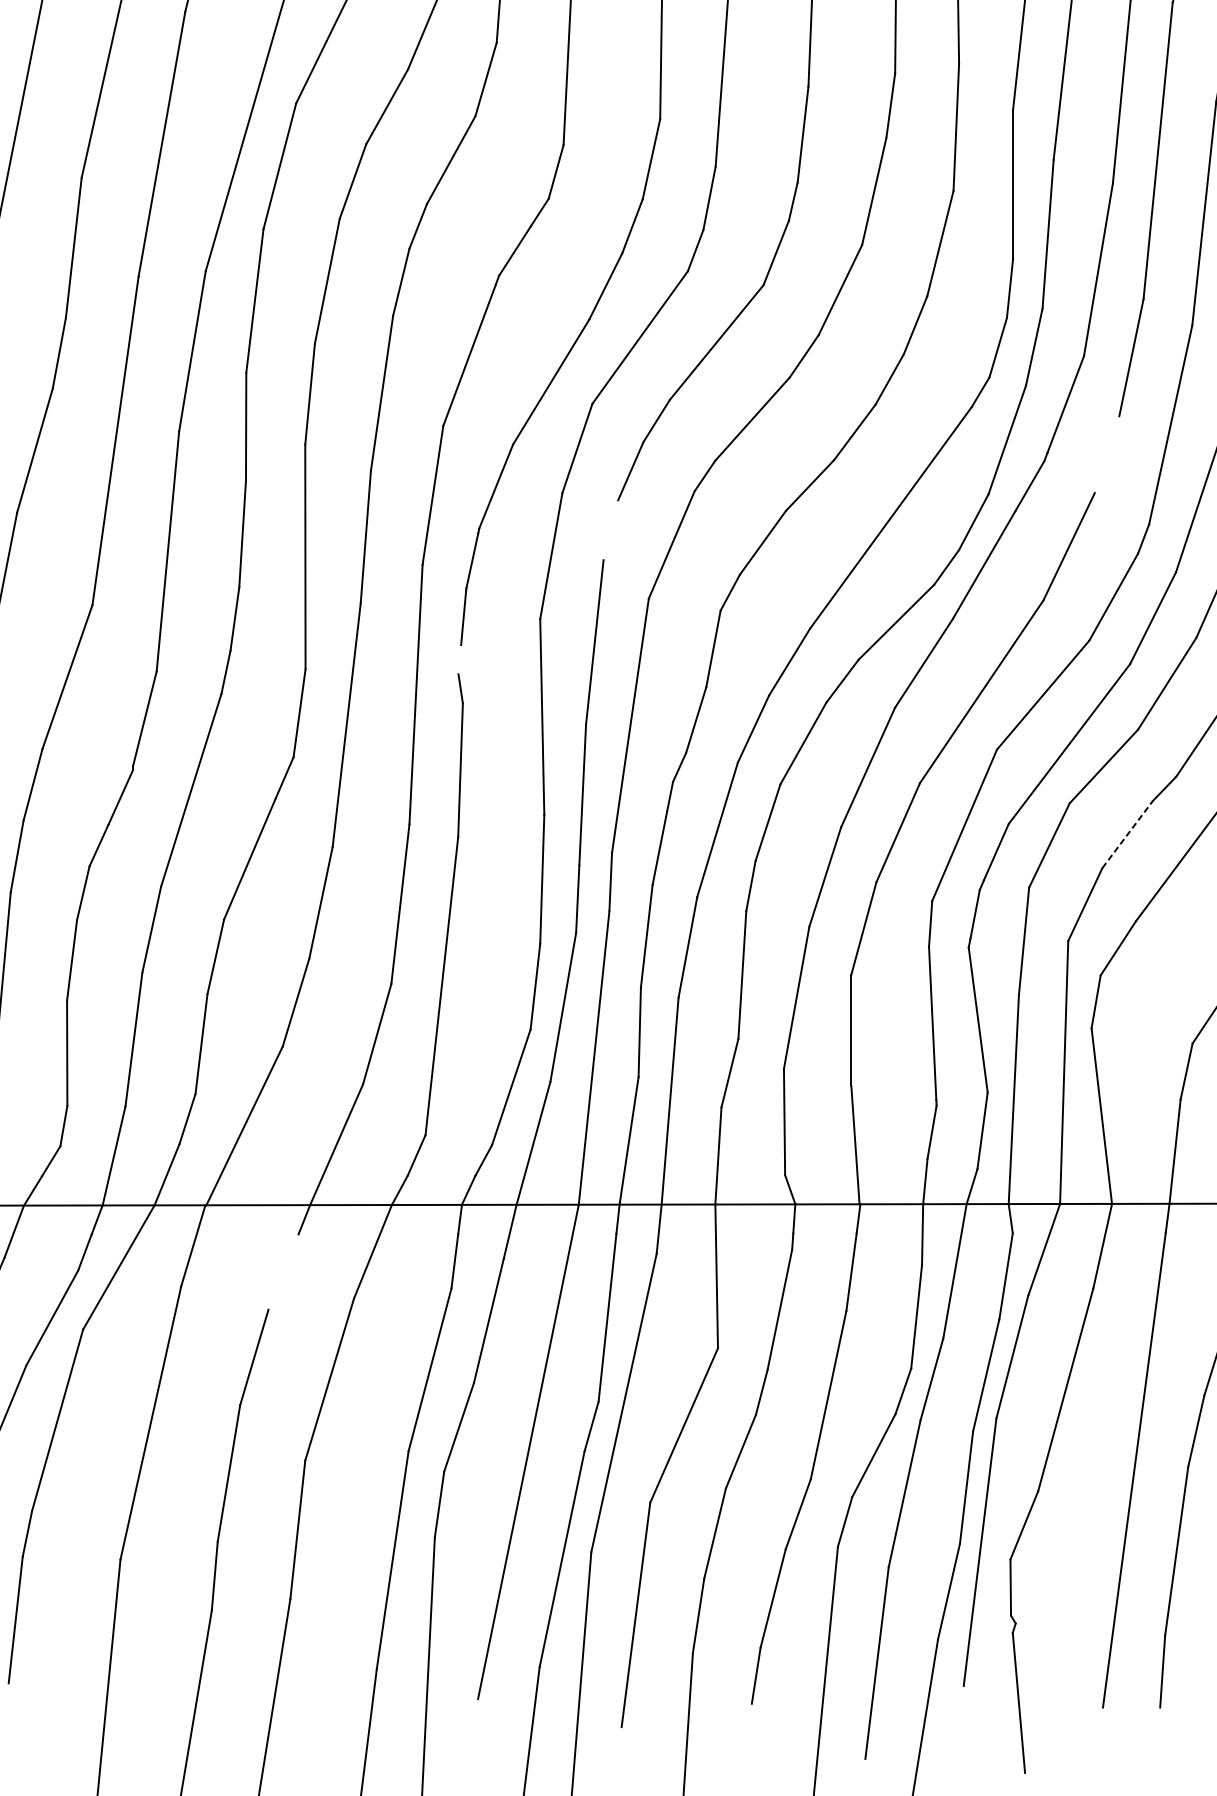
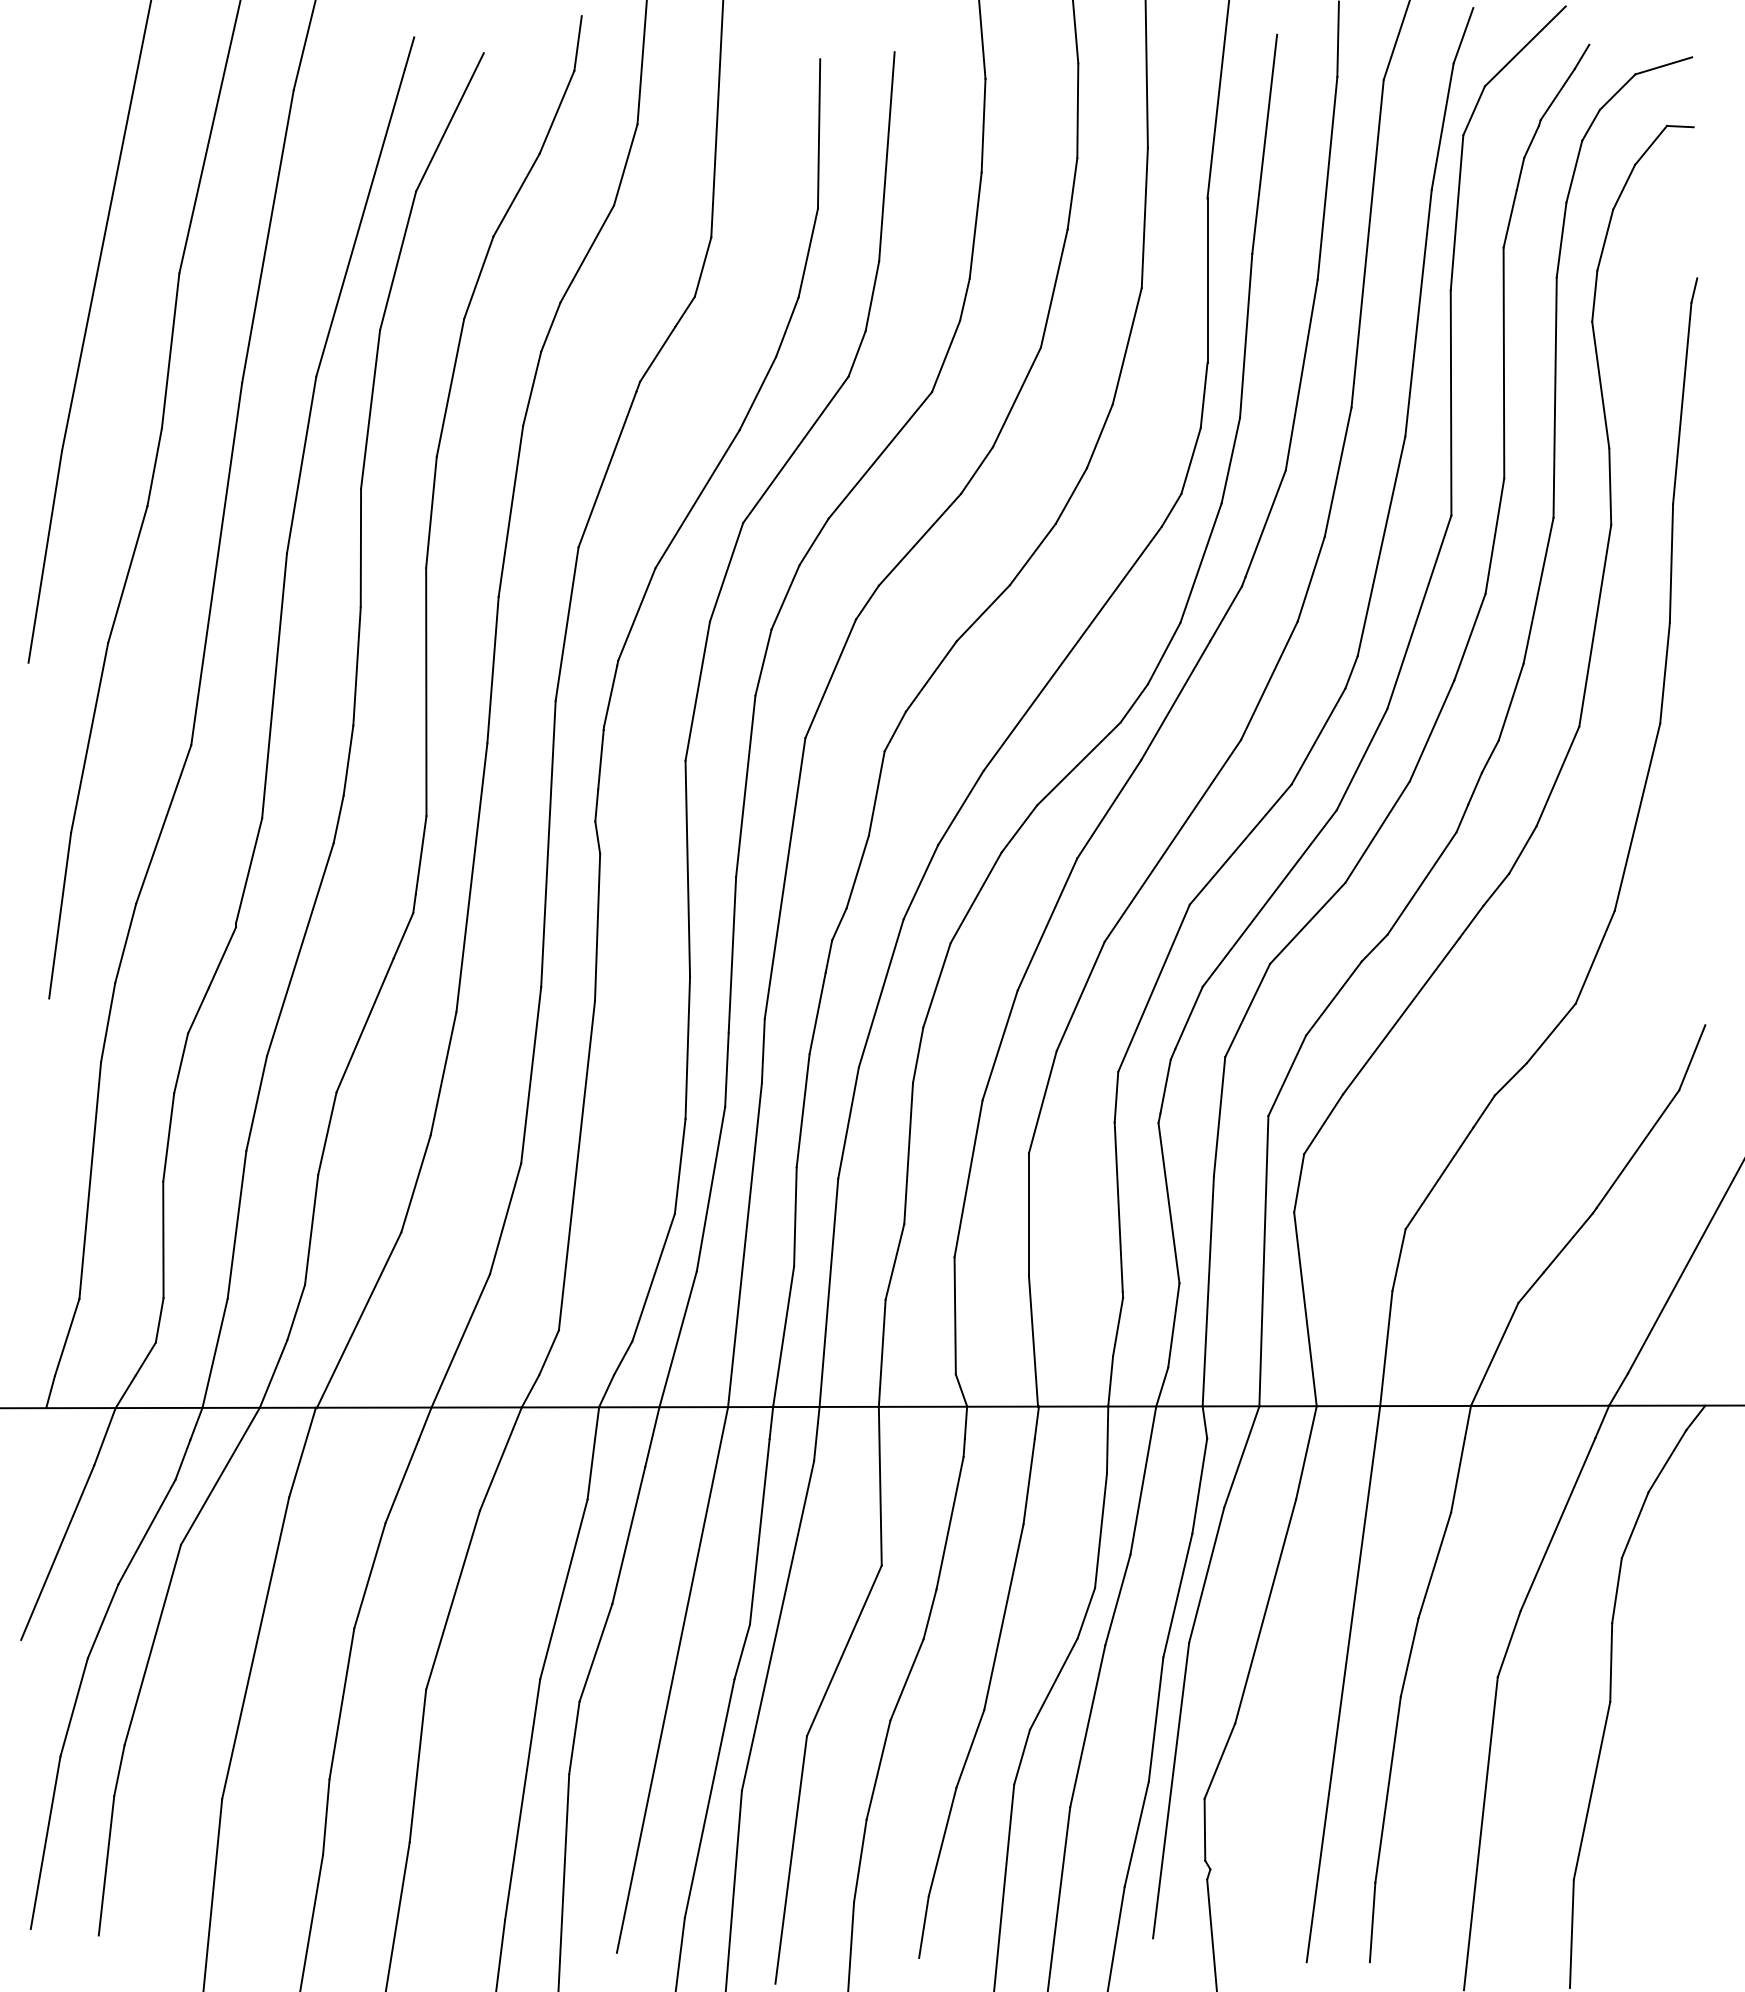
line: (1106, 454) -> (1310, 578), added
line: (610, 530) -> (763, 662), added
line: (459, 659) -> (596, 805), added
line: (1128, 834) -> (1334, 998), dashed -> solid
line: (282, 1272) -> (401, 1481), added

